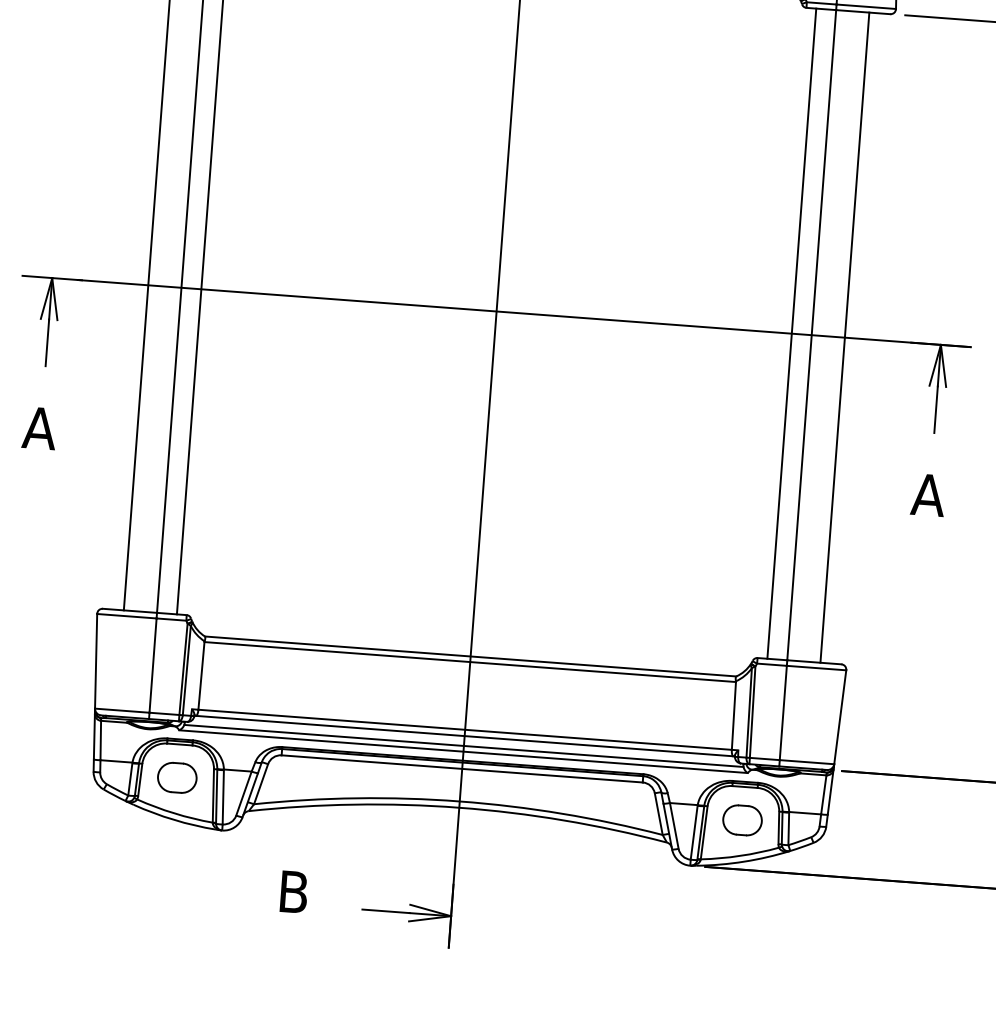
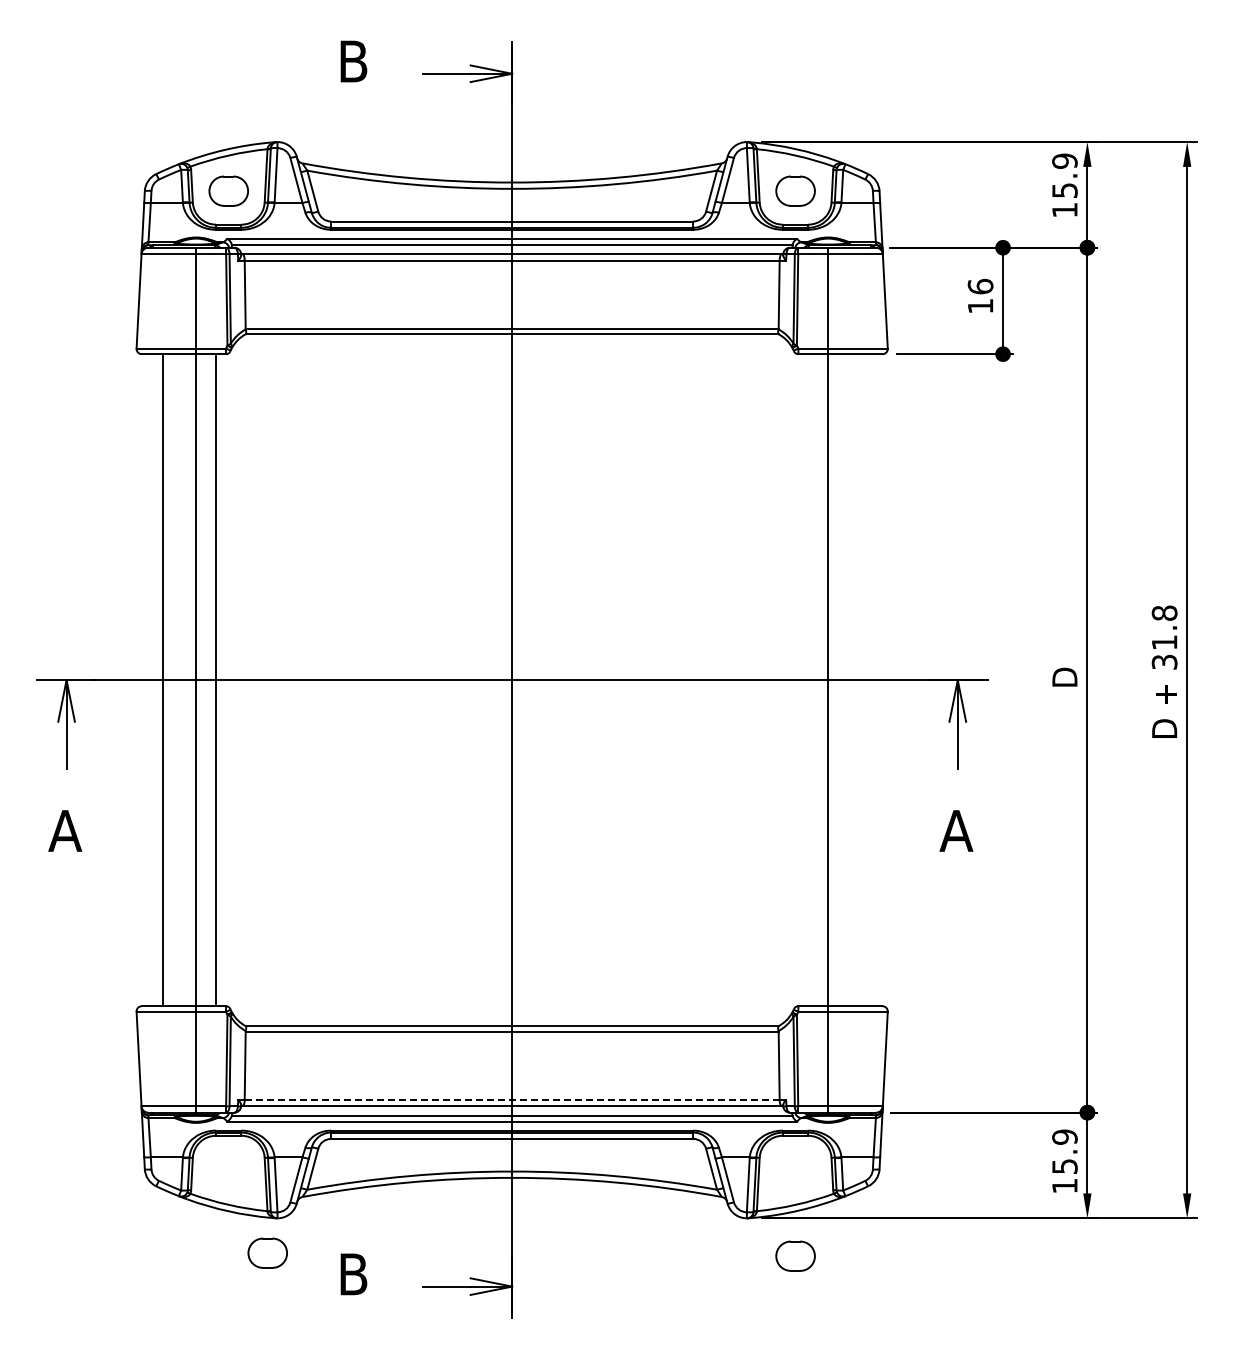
line: (792, 334) -> (808, 680), removed
line: (844, 337) -> (861, 680), removed
line: (464, 729) -> (511, 1099), solid -> dashed
part: (177, 777) -> (267, 1252), moved
part: (742, 819) -> (795, 1255), moved

